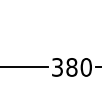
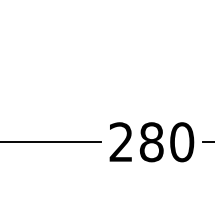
text: (57, 67) -> (121, 142), 380 -> 280

